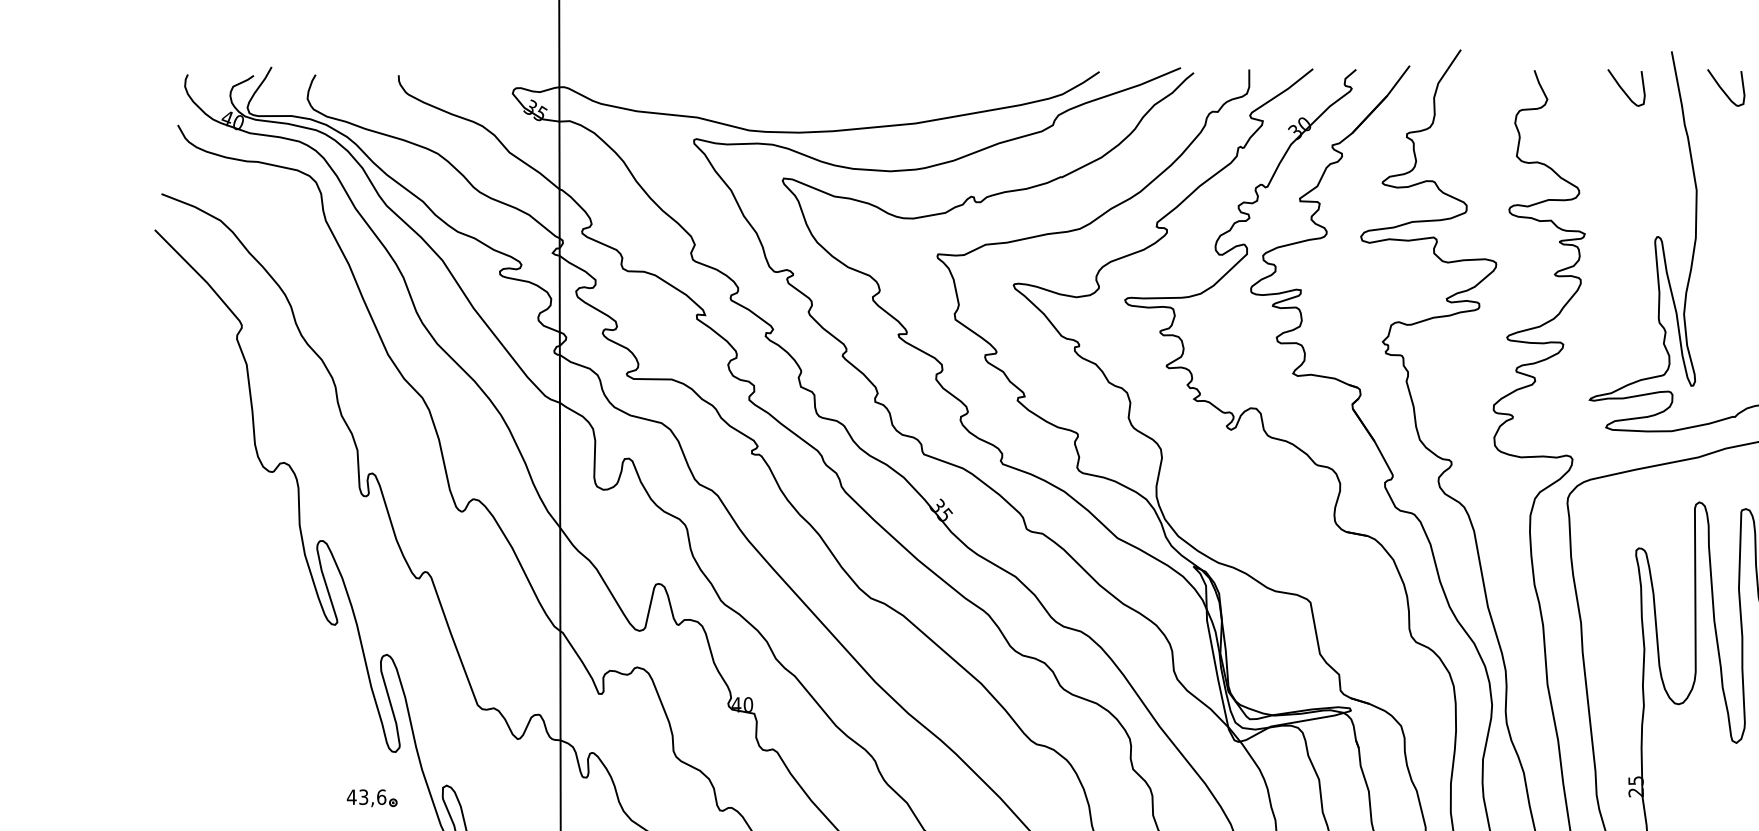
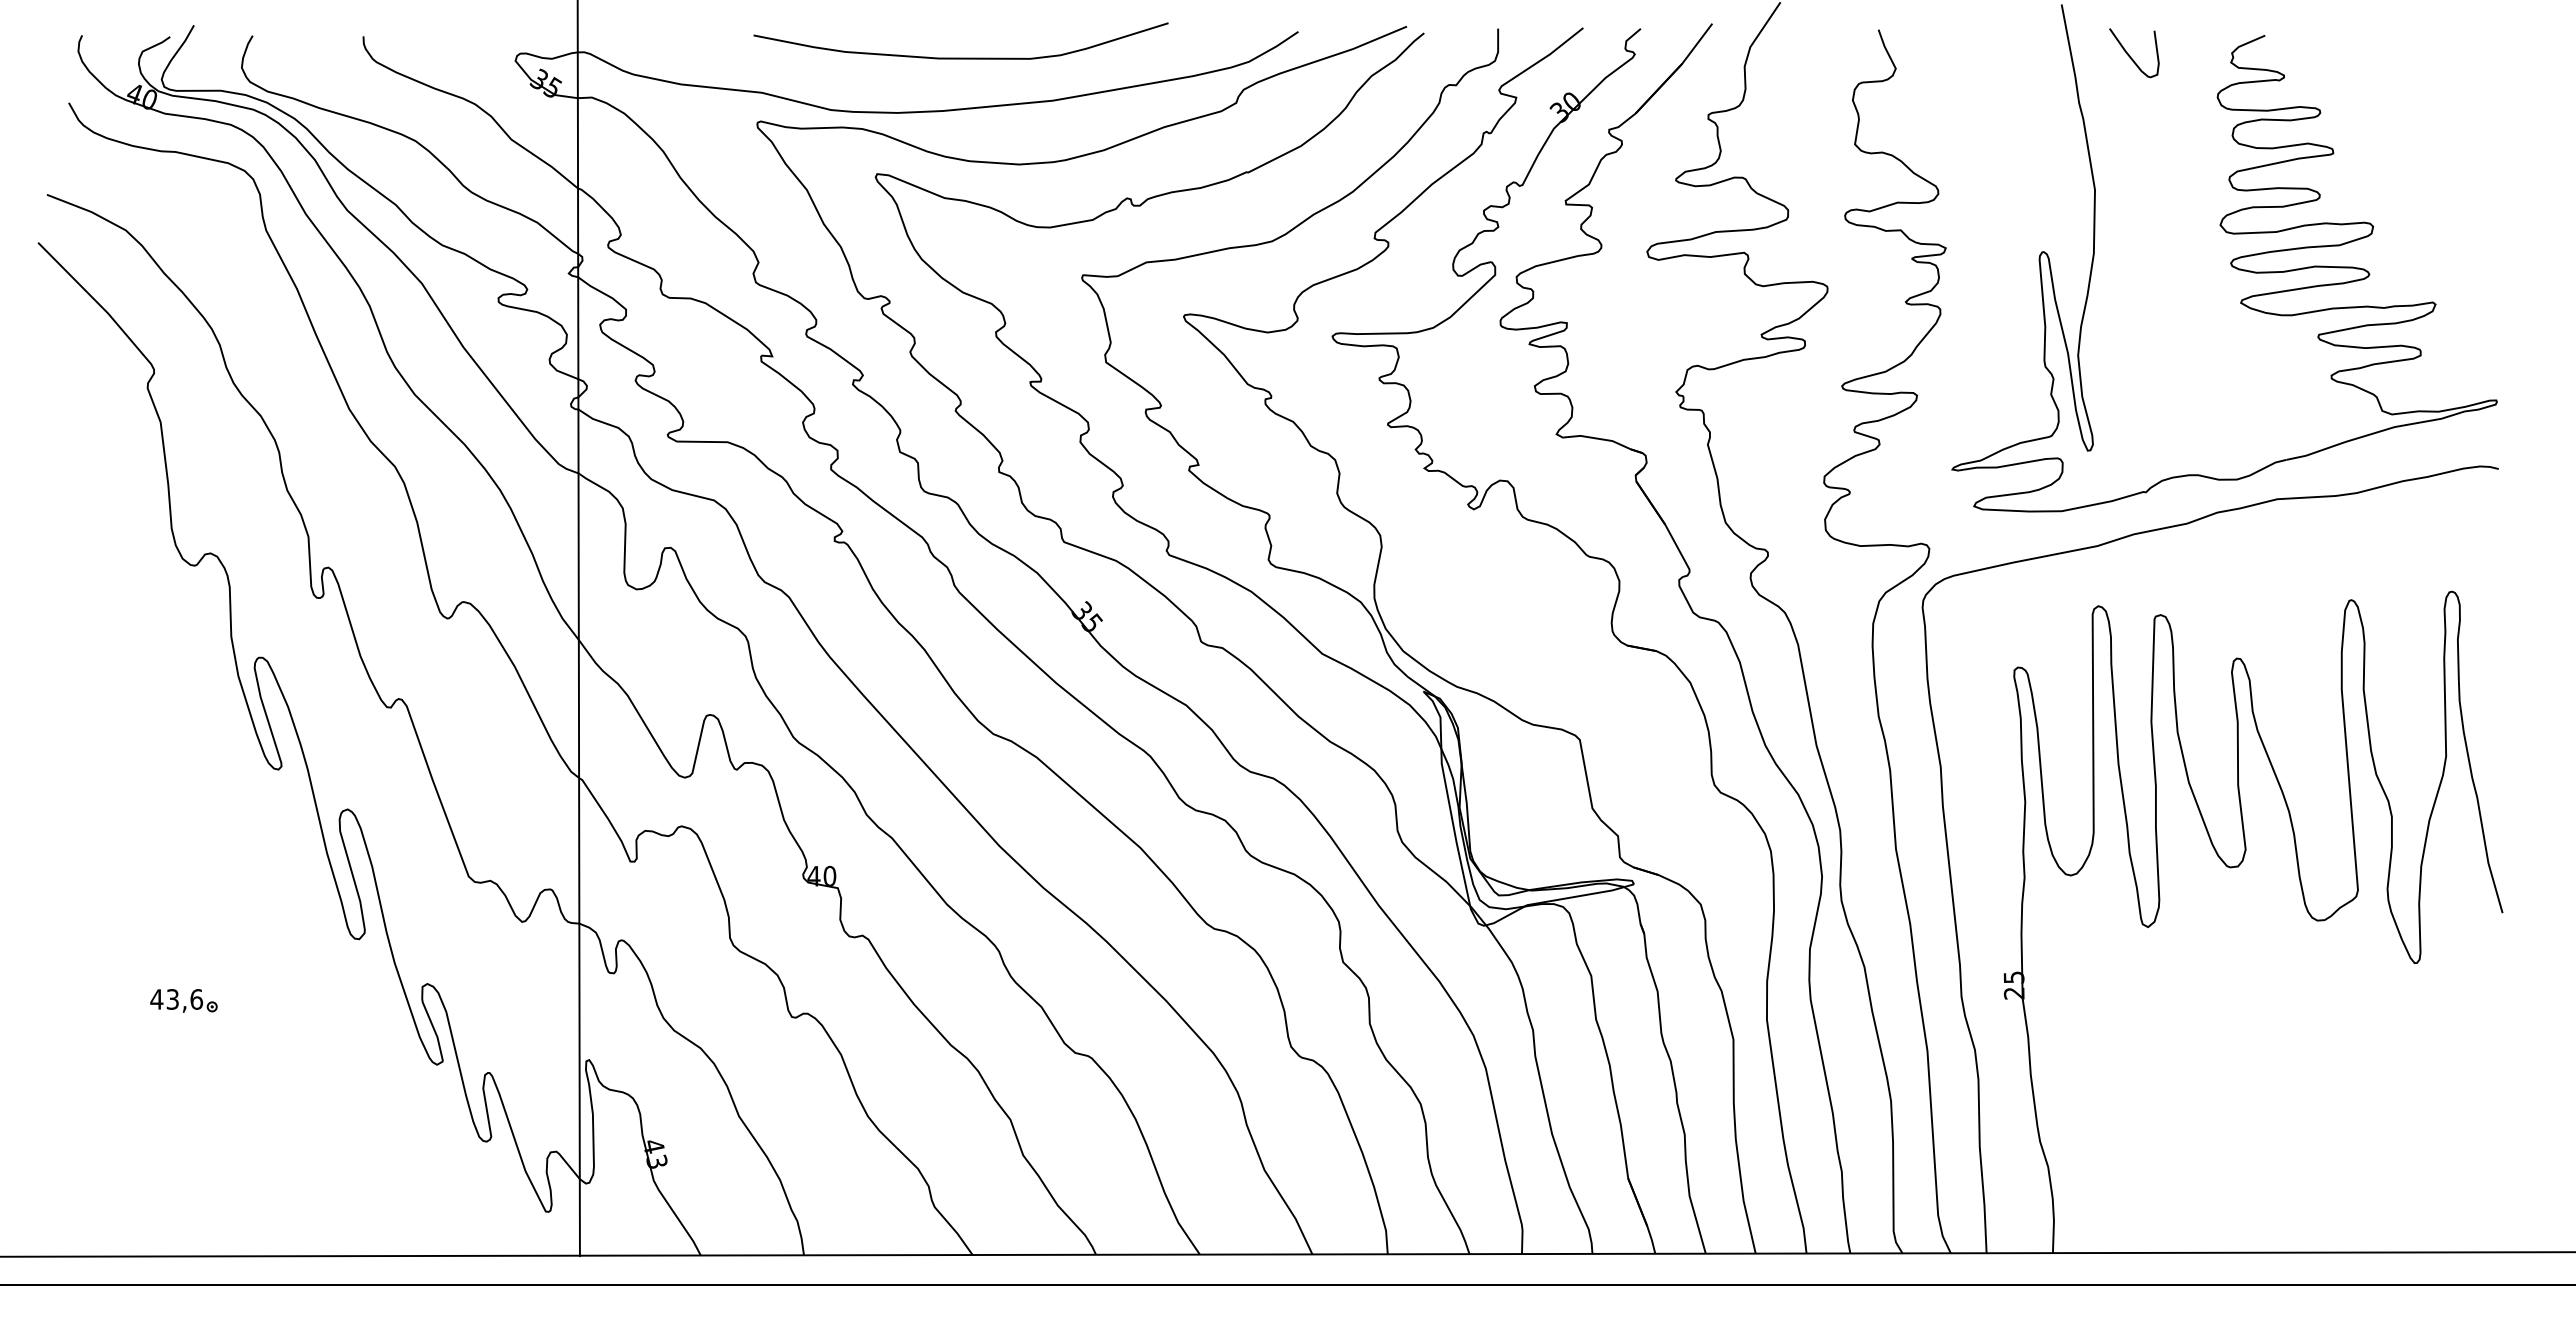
curve: (1623, 89) -> (1997, 55), removed
curve: (846, 91) -> (960, 57), added
part: (371, 797) -> (183, 1000), moved

